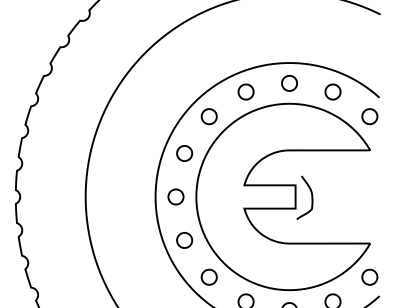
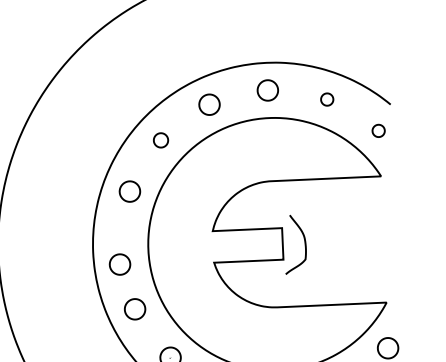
part: (332, 91) -> (326, 98), size x0.6
part: (208, 116) -> (160, 140), size x0.7
part: (369, 116) -> (378, 130), size x0.6
part: (175, 196) -> (119, 263), moved

